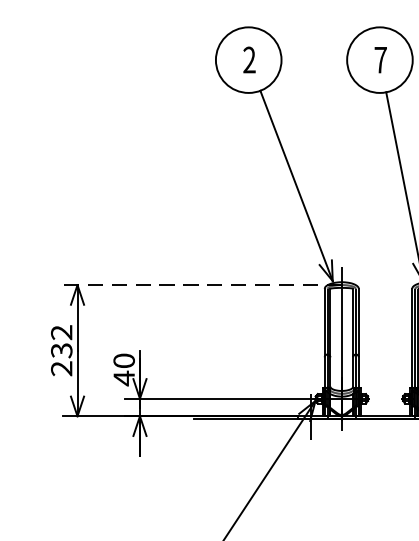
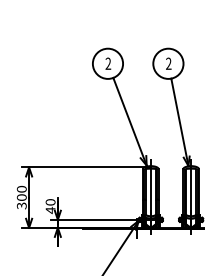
text: (380, 59) -> (168, 63), 7 -> 2
line: (202, 285) -> (86, 167), dashed -> solid
text: (60, 350) -> (21, 197), 232 -> 300

